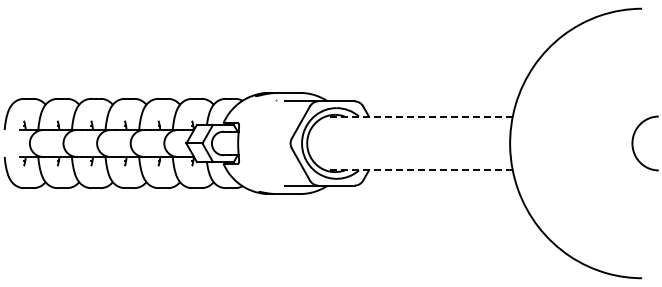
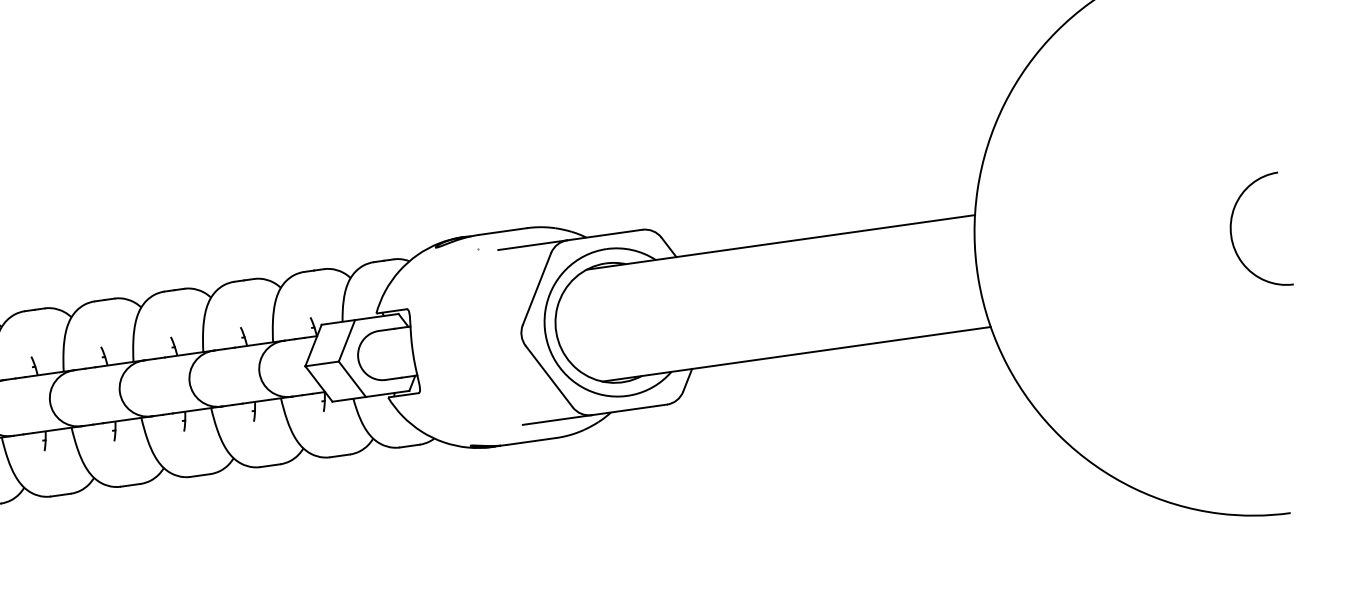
line: (419, 116) -> (781, 242), dashed -> solid
line: (419, 170) -> (797, 354), dashed -> solid

